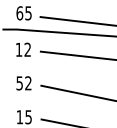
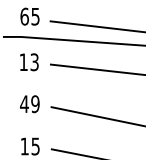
text: (27, 49) -> (34, 62), 12 -> 13
text: (23, 83) -> (29, 104), 52 -> 49

